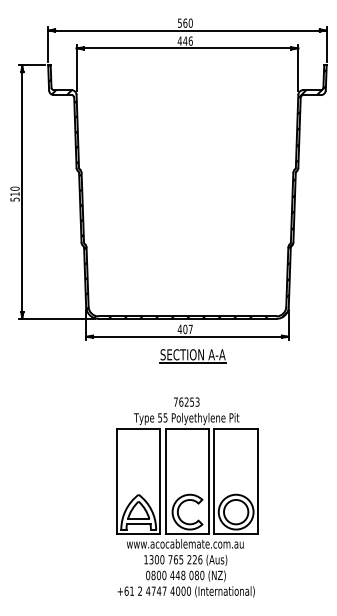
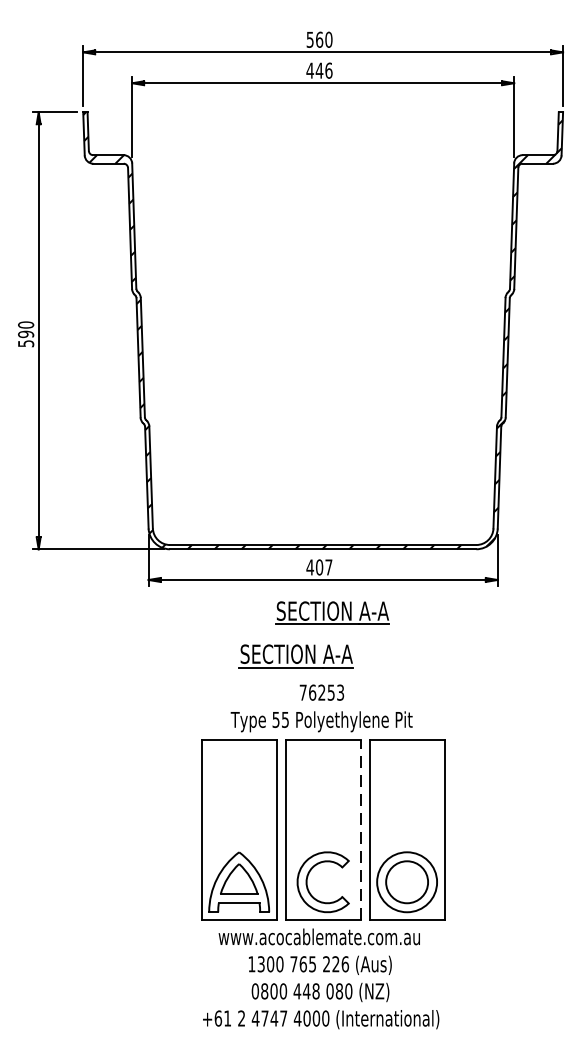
text: (14, 194) -> (25, 334), 510 -> 590
part: (171, 381) -> (295, 657), added
line: (209, 481) -> (361, 829), solid -> dashed

